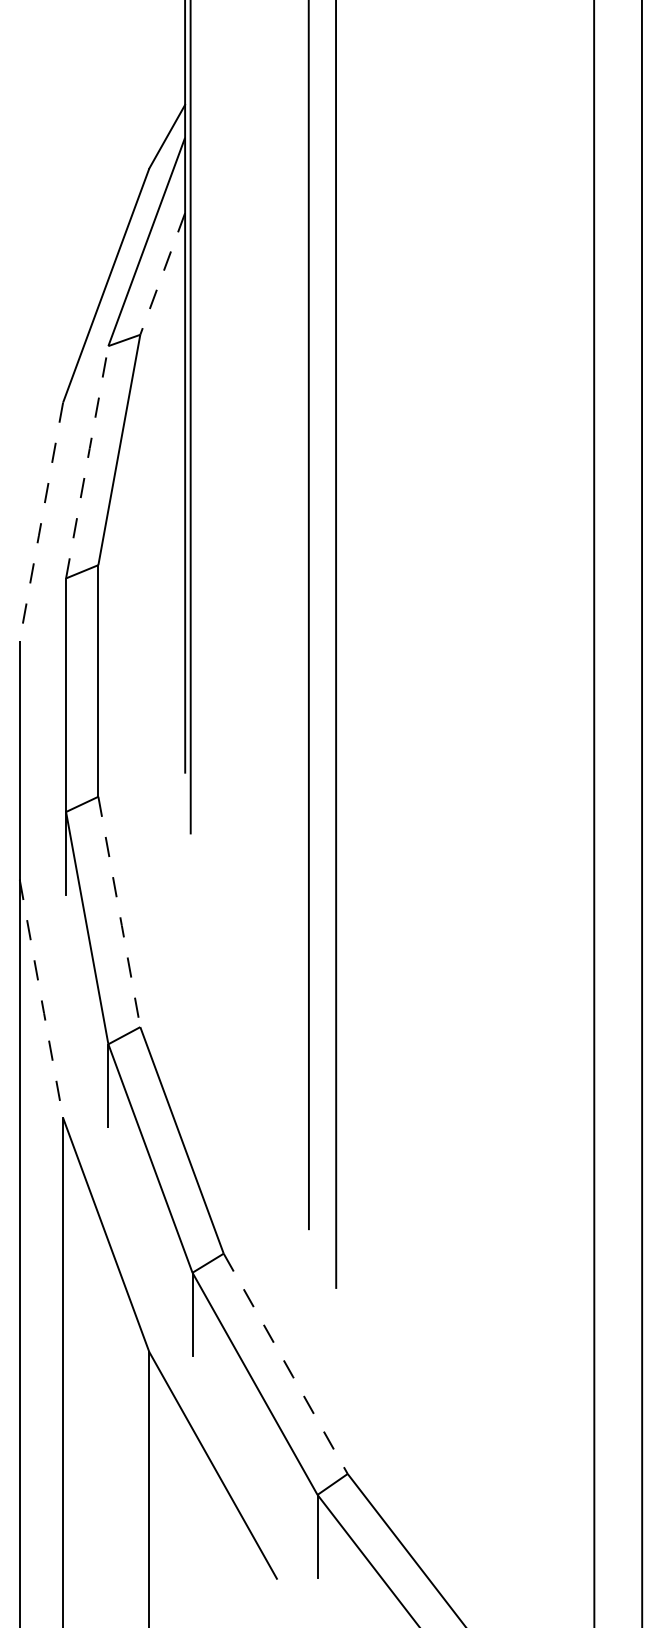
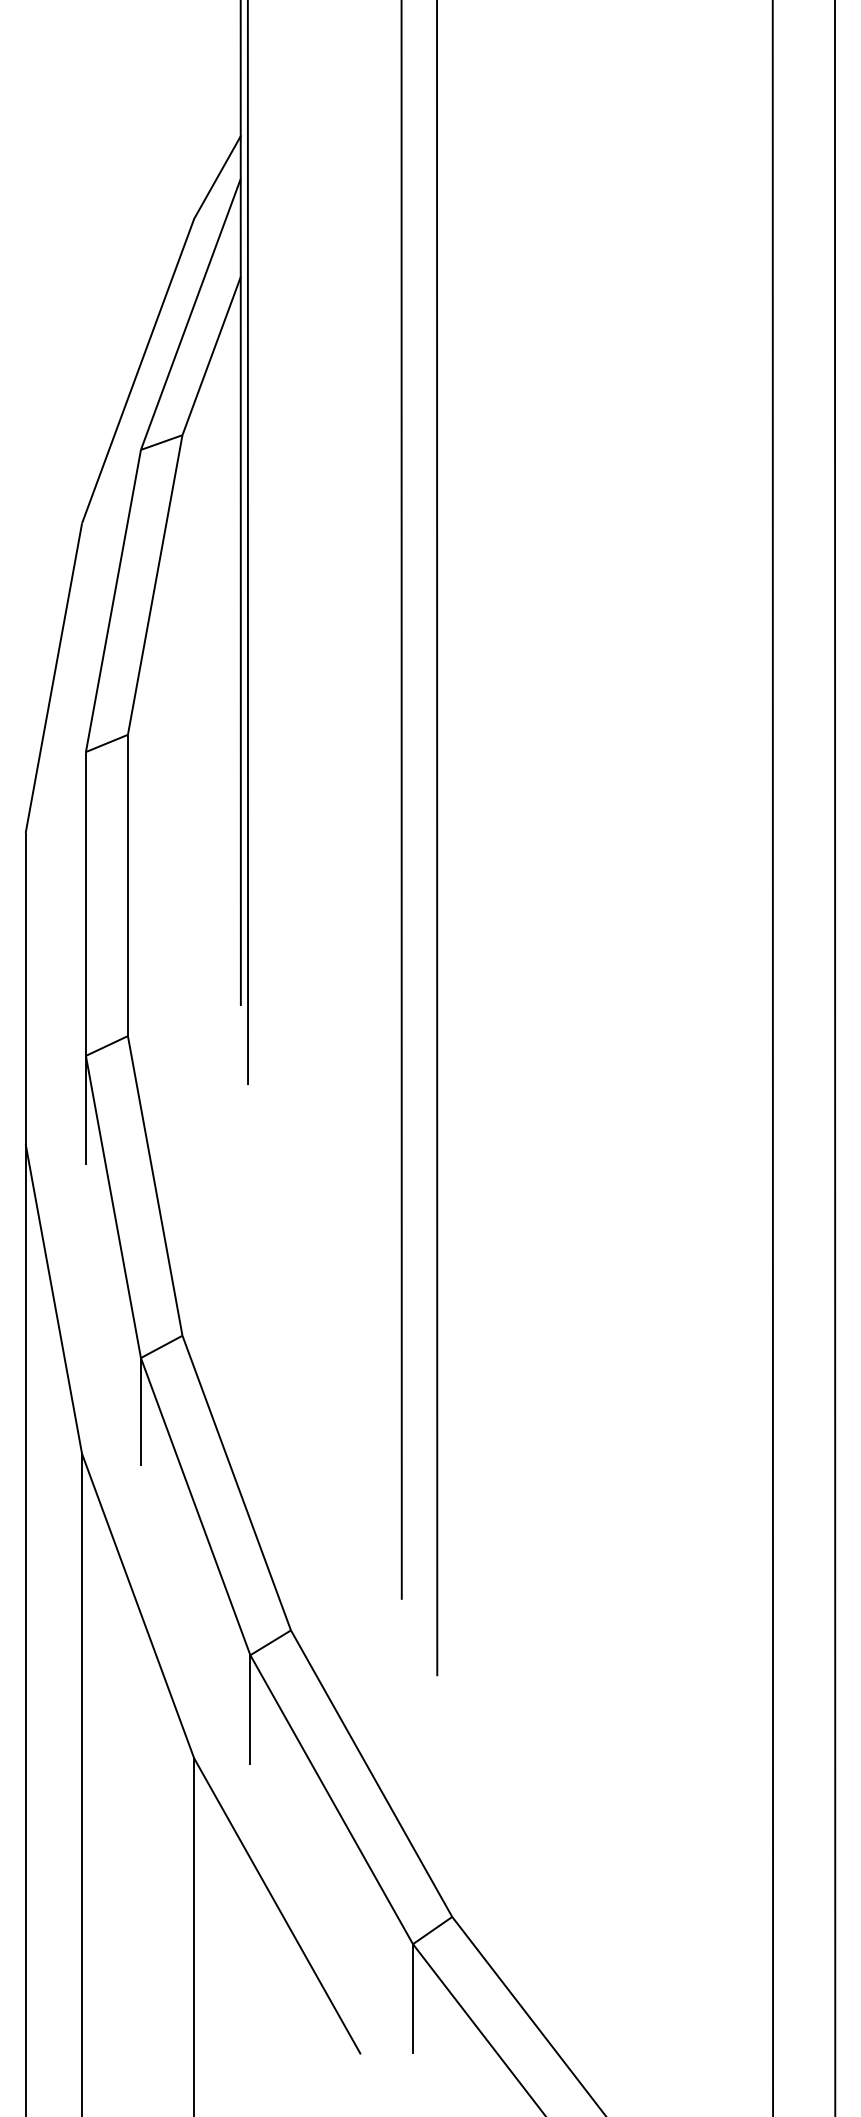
line: (162, 273) -> (211, 355), dashed -> solid
line: (87, 461) -> (113, 599), dashed -> solid
line: (41, 522) -> (53, 679), dashed -> solid
line: (119, 913) -> (155, 1187), dashed -> solid
line: (41, 1000) -> (54, 1300), dashed -> solid
line: (286, 1364) -> (372, 1774), dashed -> solid

